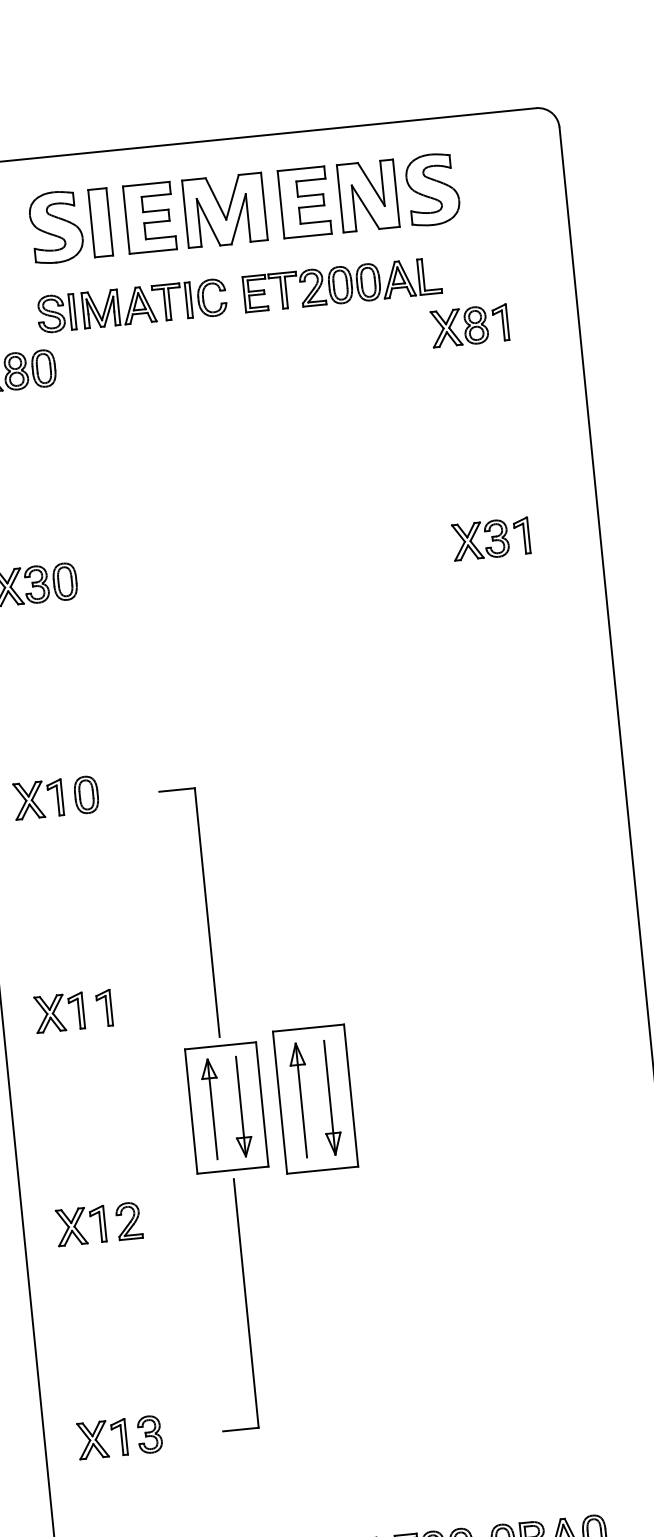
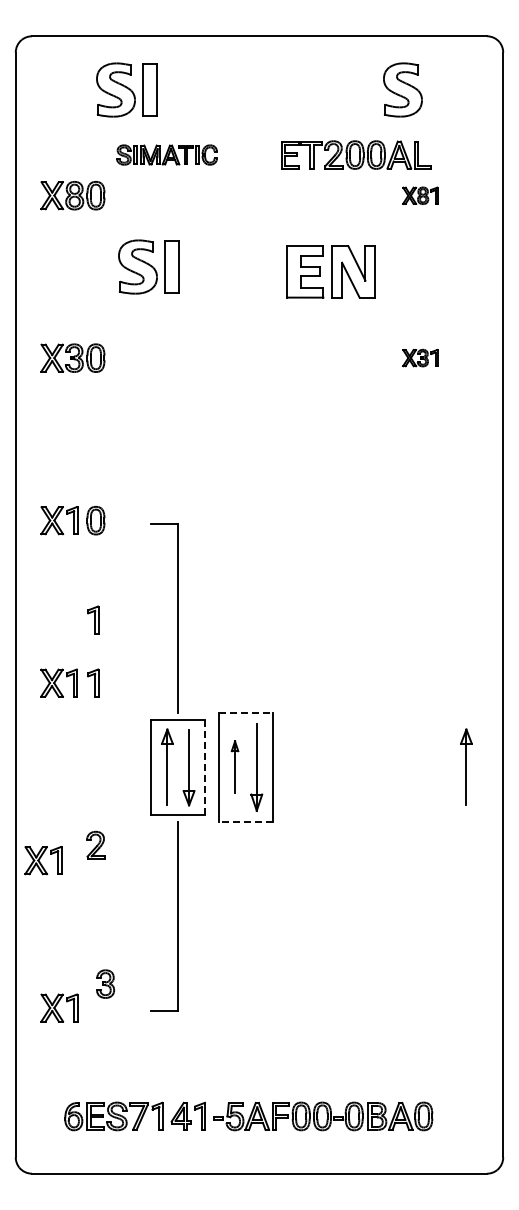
part: (337, 198) -> (330, 271), moved
part: (194, 214) -> (221, 90), removed
part: (342, 284) -> (356, 154), moved
part: (131, 305) -> (166, 154), size x0.7
part: (468, 325) -> (419, 195), size x0.6
part: (122, 454) -> (148, 266), added
part: (489, 538) -> (419, 357), size x0.6
part: (96, 924) -> (93, 619), added
line: (309, 1028) -> (246, 713), solid -> dashed
part: (604, 1068) -> (466, 766), added
part: (300, 1100) -> (234, 767), size x0.6
line: (262, 1104) -> (205, 767), solid -> dashed
line: (322, 1170) -> (245, 821), solid -> dashed
part: (81, 1225) -> (43, 860), moved
part: (149, 1433) -> (105, 983), moved

